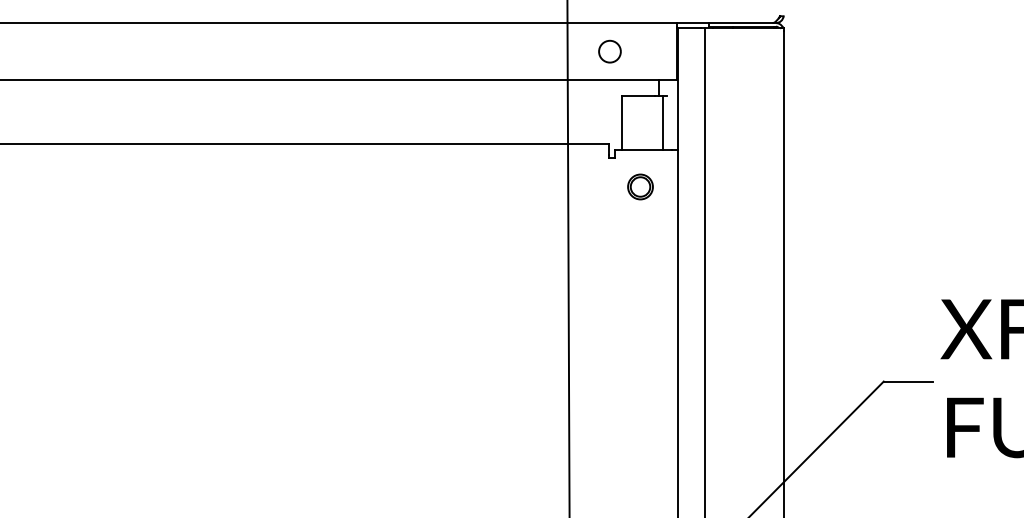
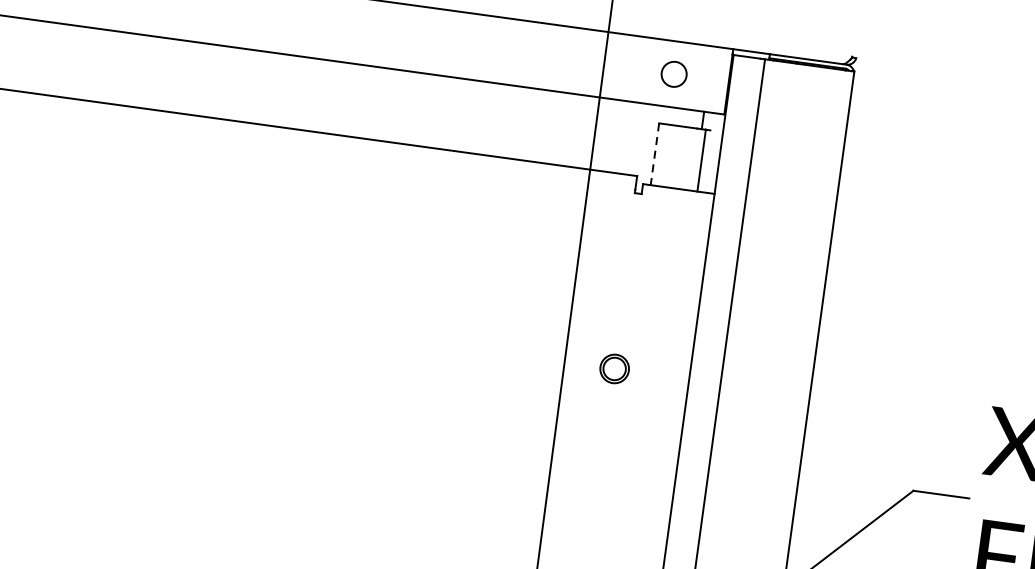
circle: (609, 51) -> (673, 74), moved
line: (621, 123) -> (654, 155), solid -> dashed
part: (640, 186) -> (614, 368), moved

